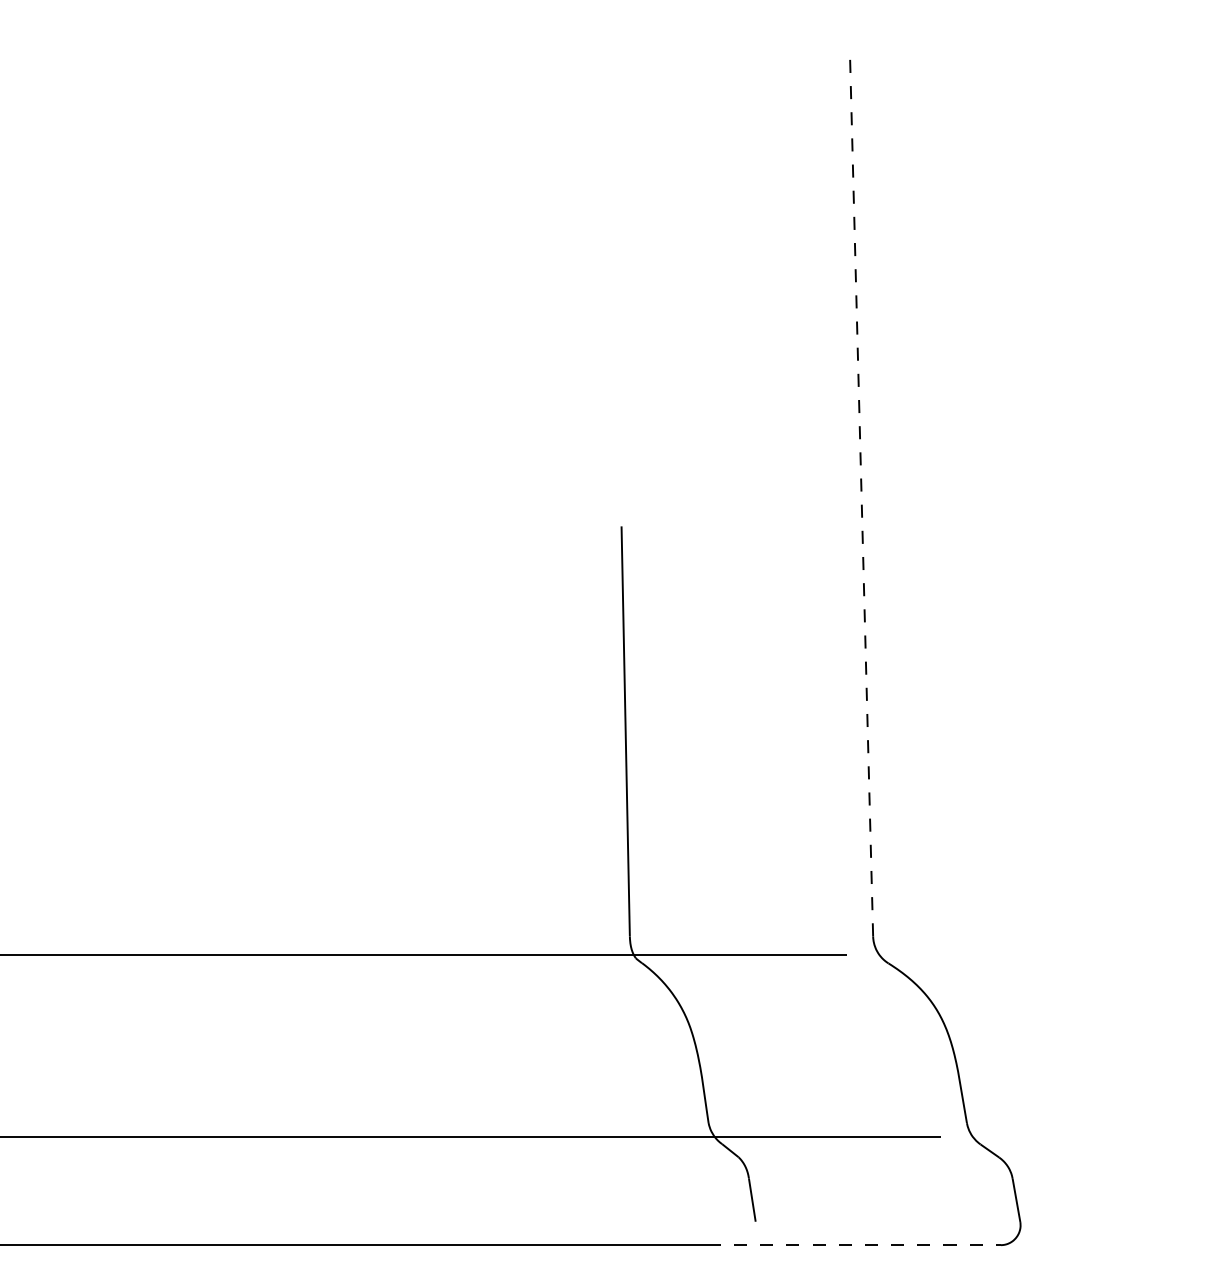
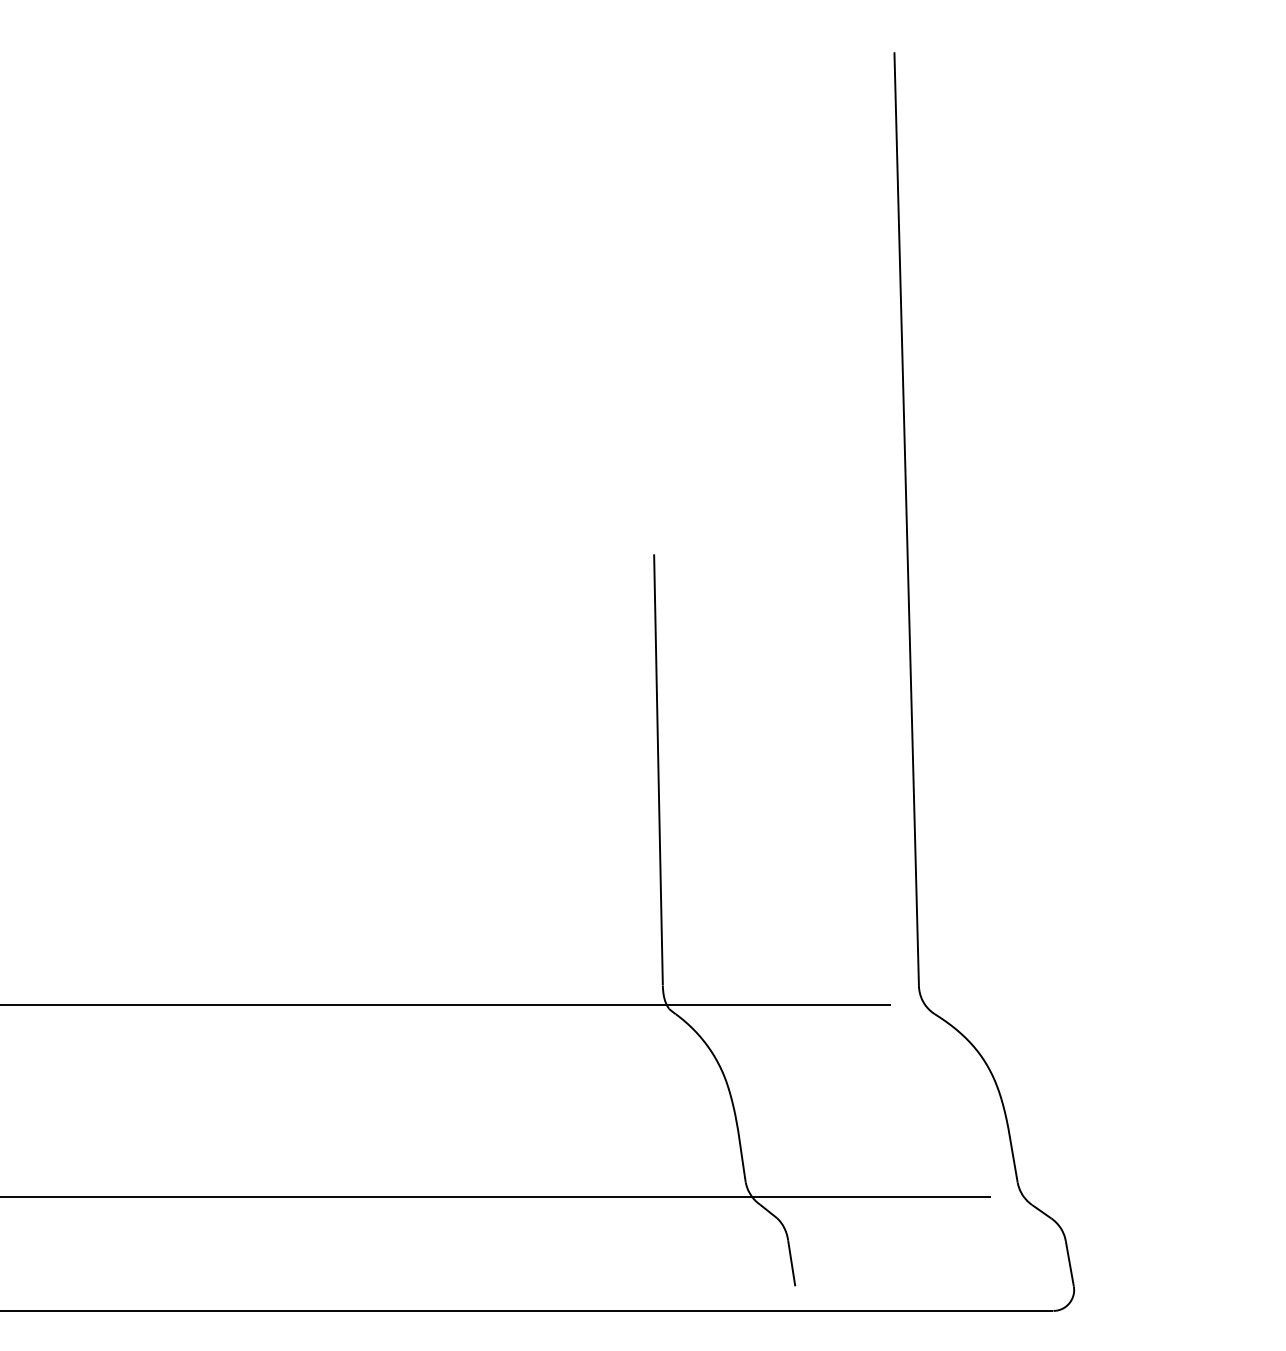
line: (861, 493) -> (906, 519), dashed -> solid
line: (854, 1244) -> (899, 1310), dashed -> solid

